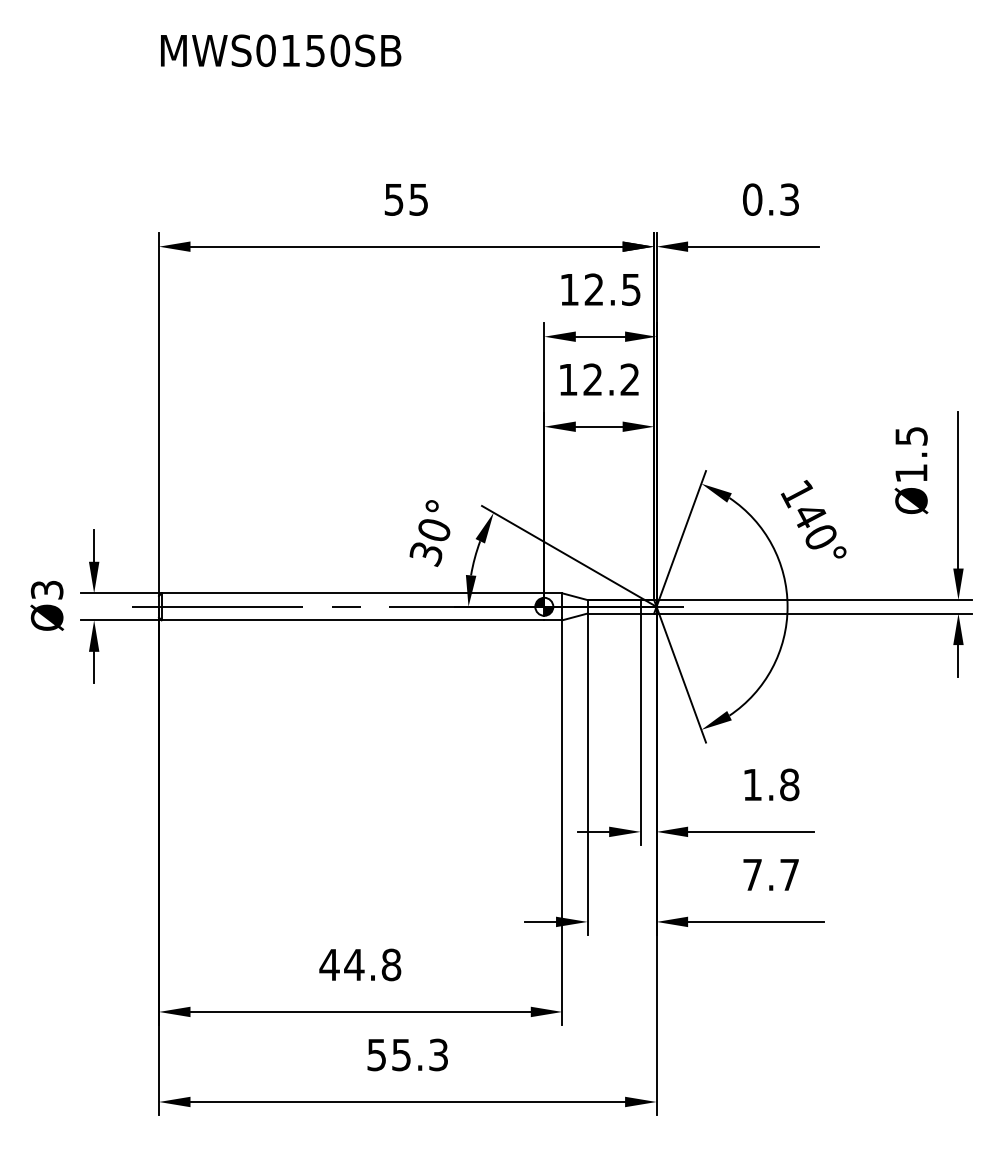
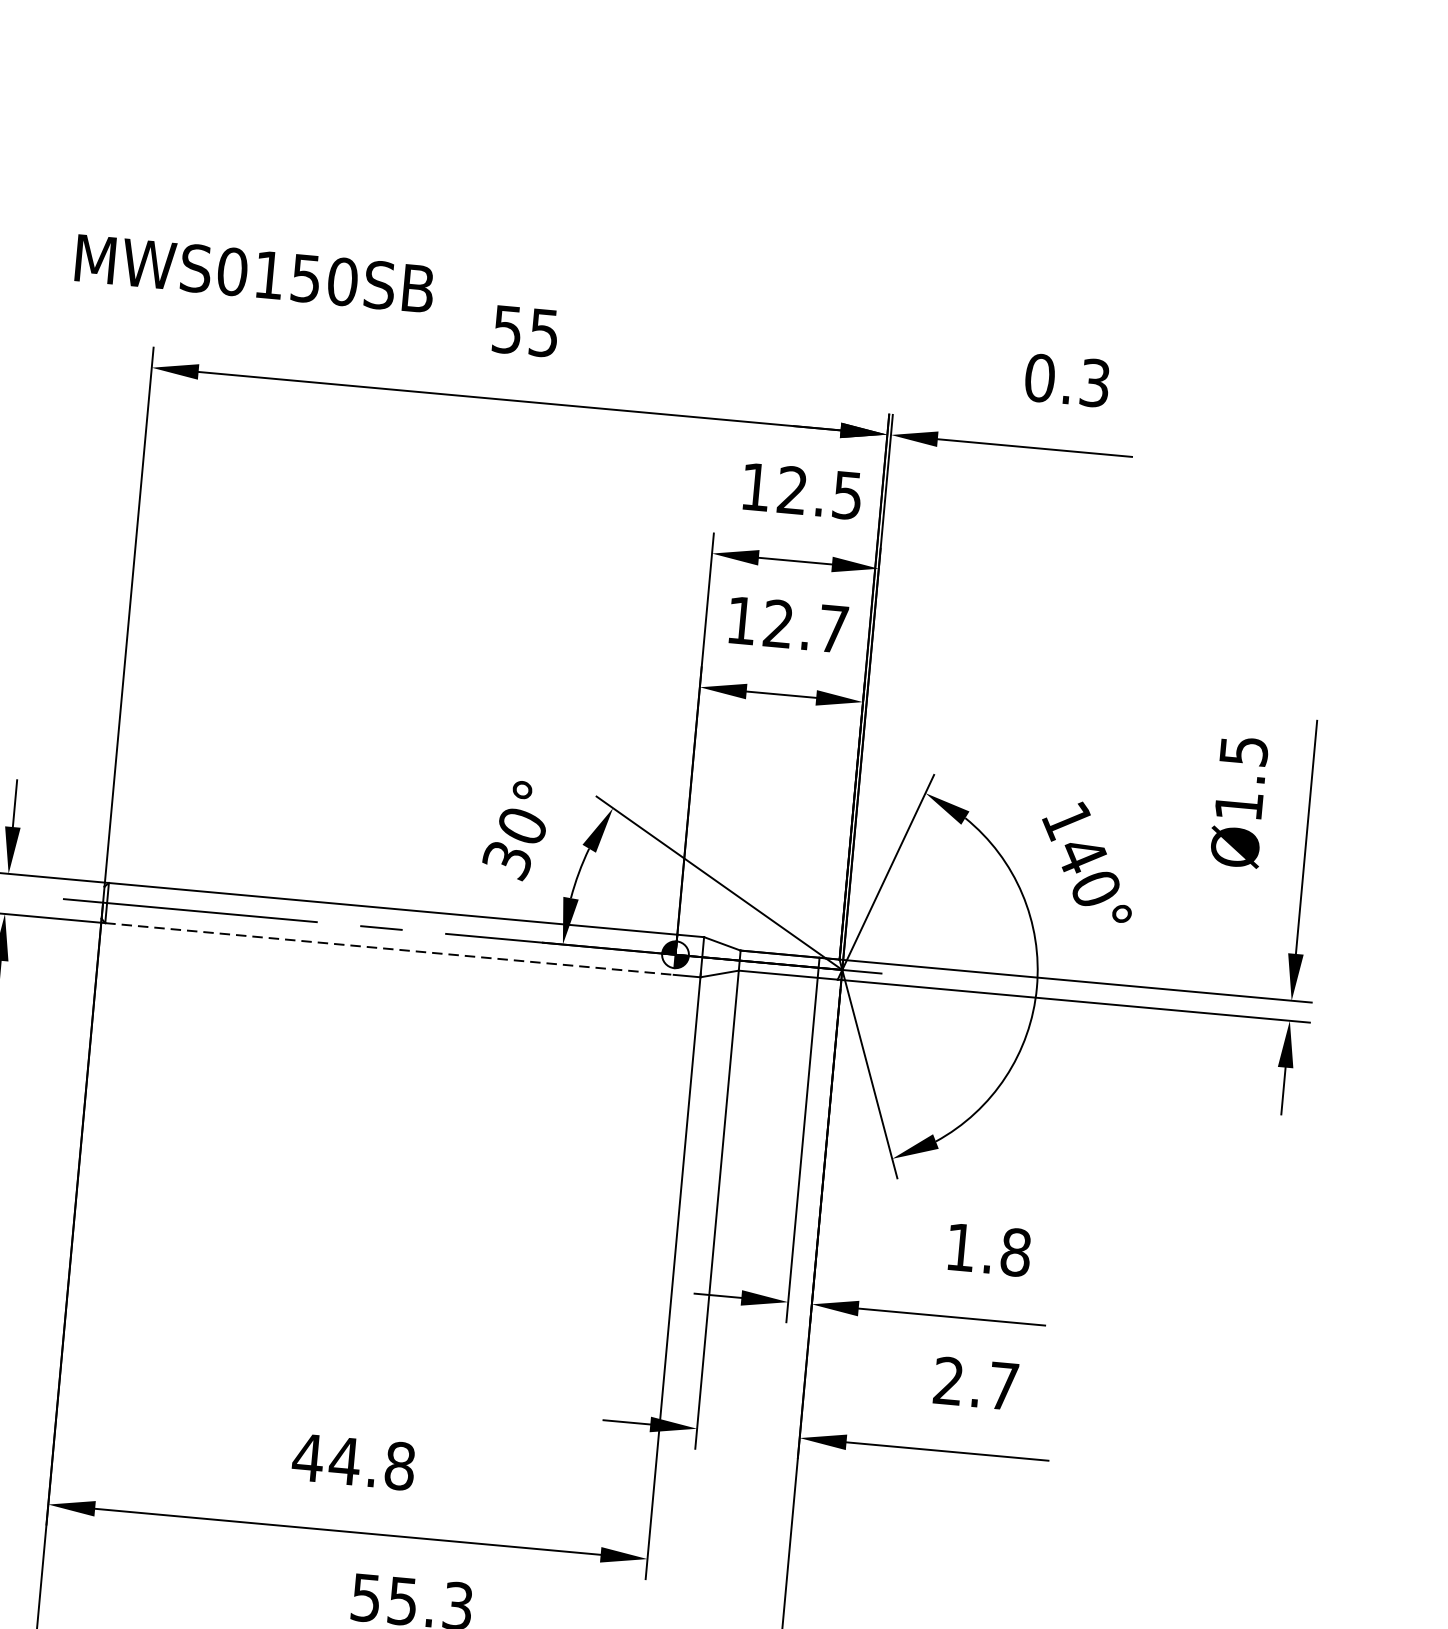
text: (281, 50) -> (255, 273), moved
text: (629, 379) -> (832, 628), 12.2 -> 12.7
line: (353, 620) -> (390, 949), solid -> dashed
text: (752, 874) -> (948, 1380), 7.7 -> 2.7

